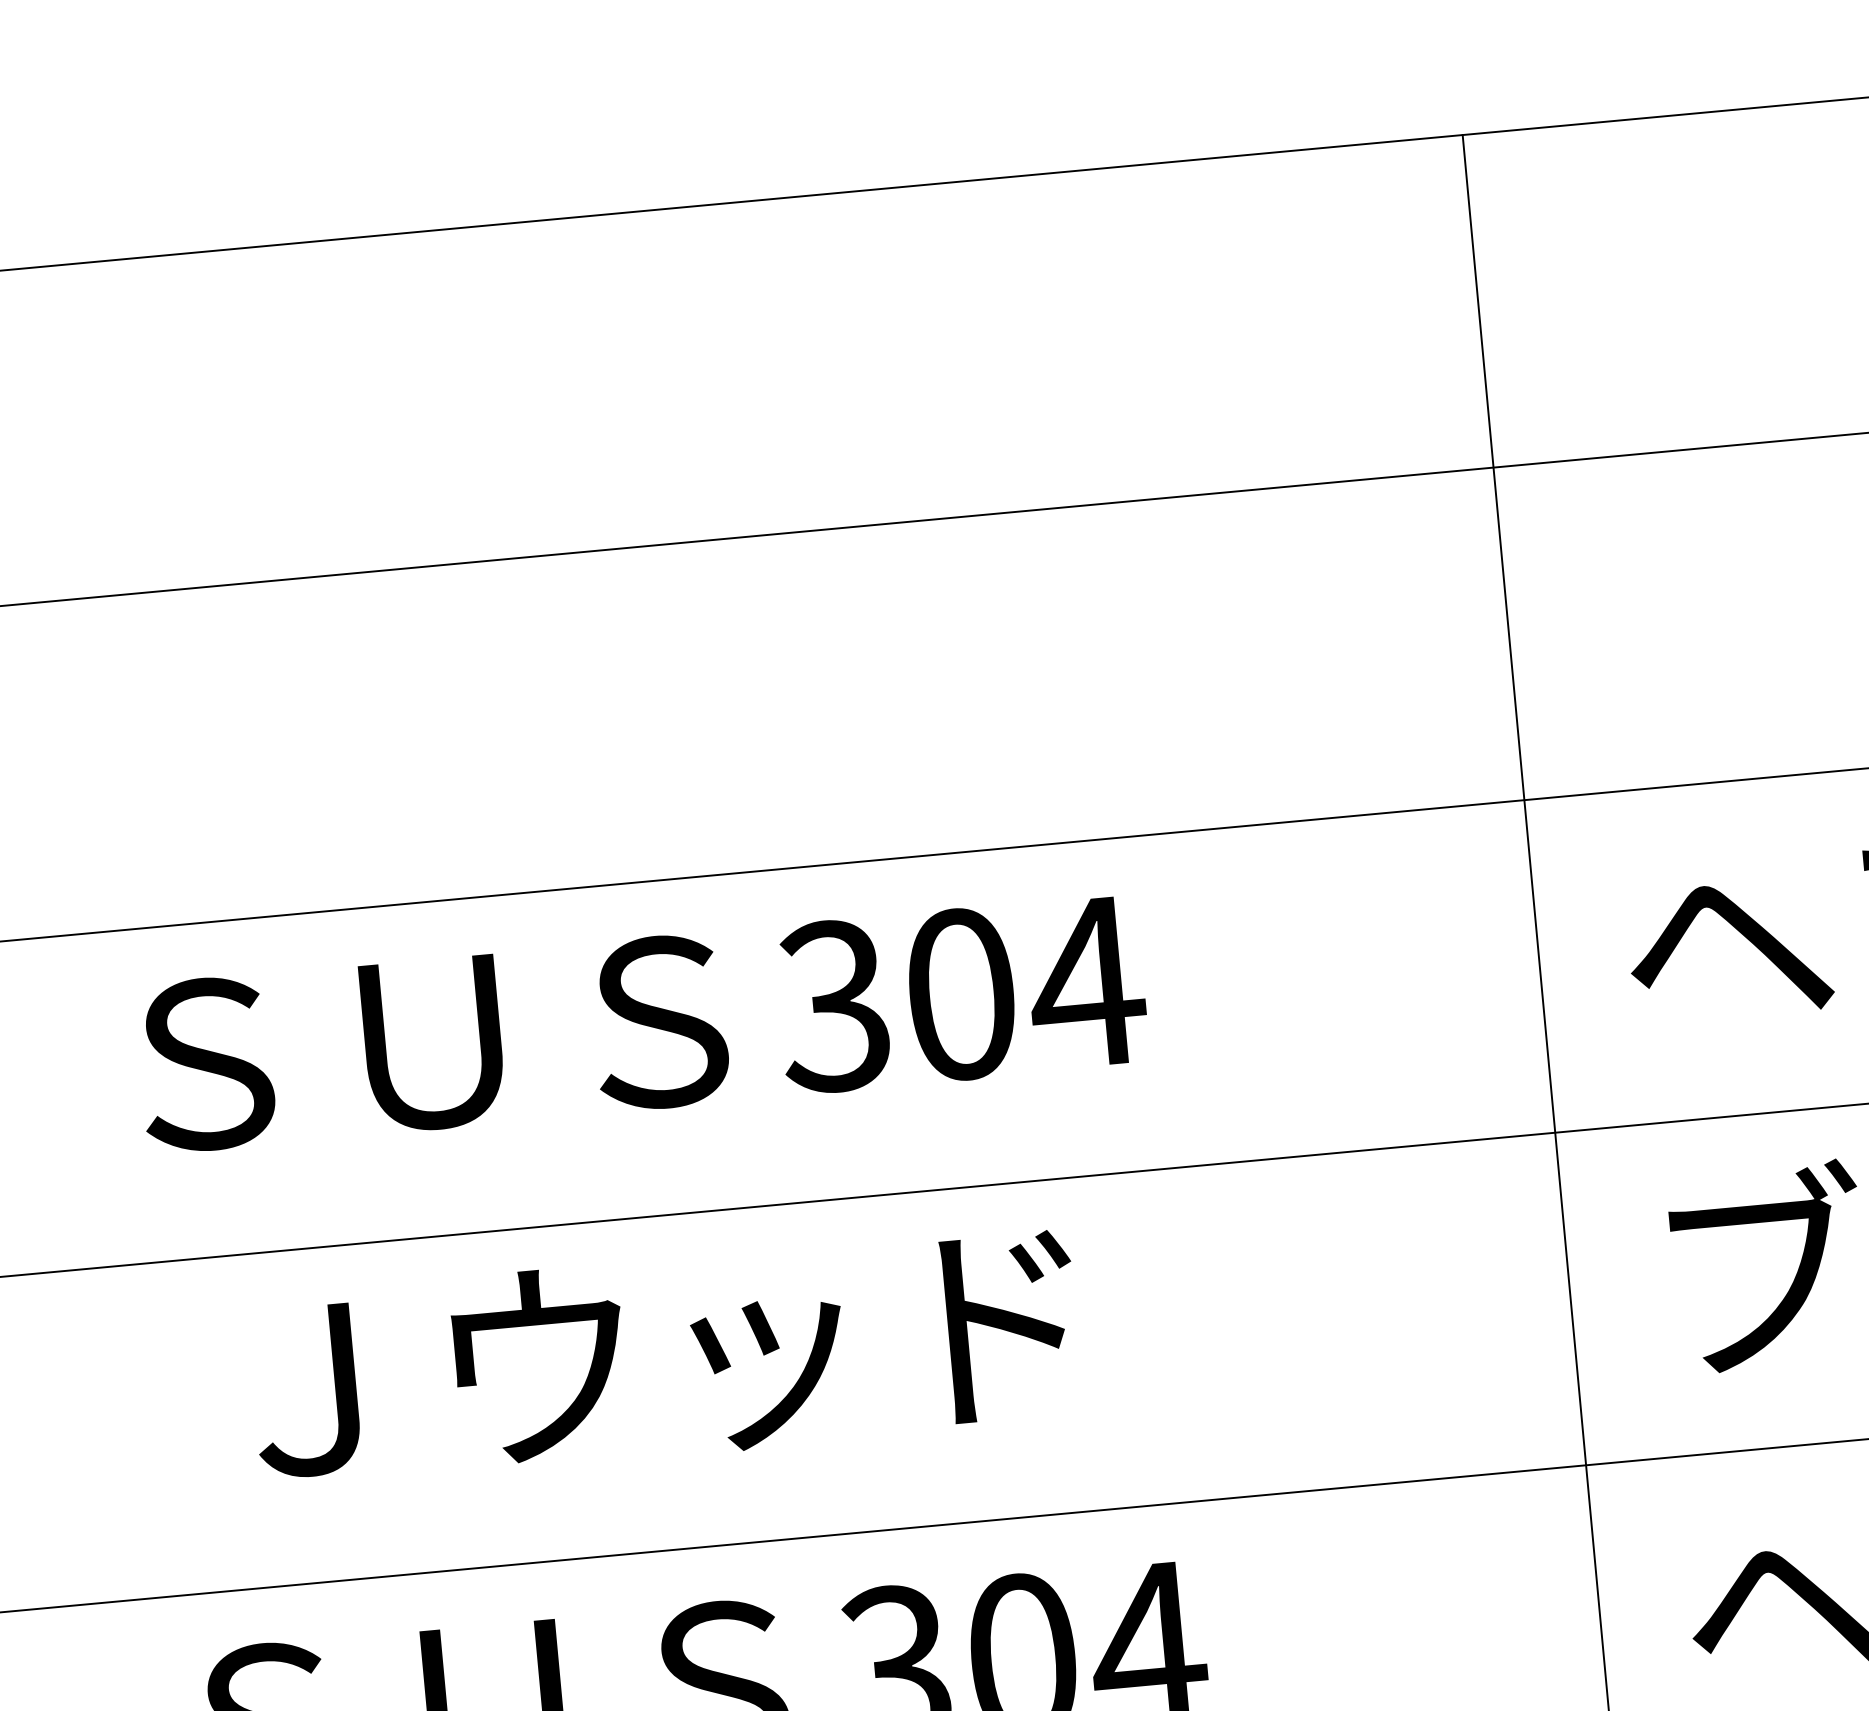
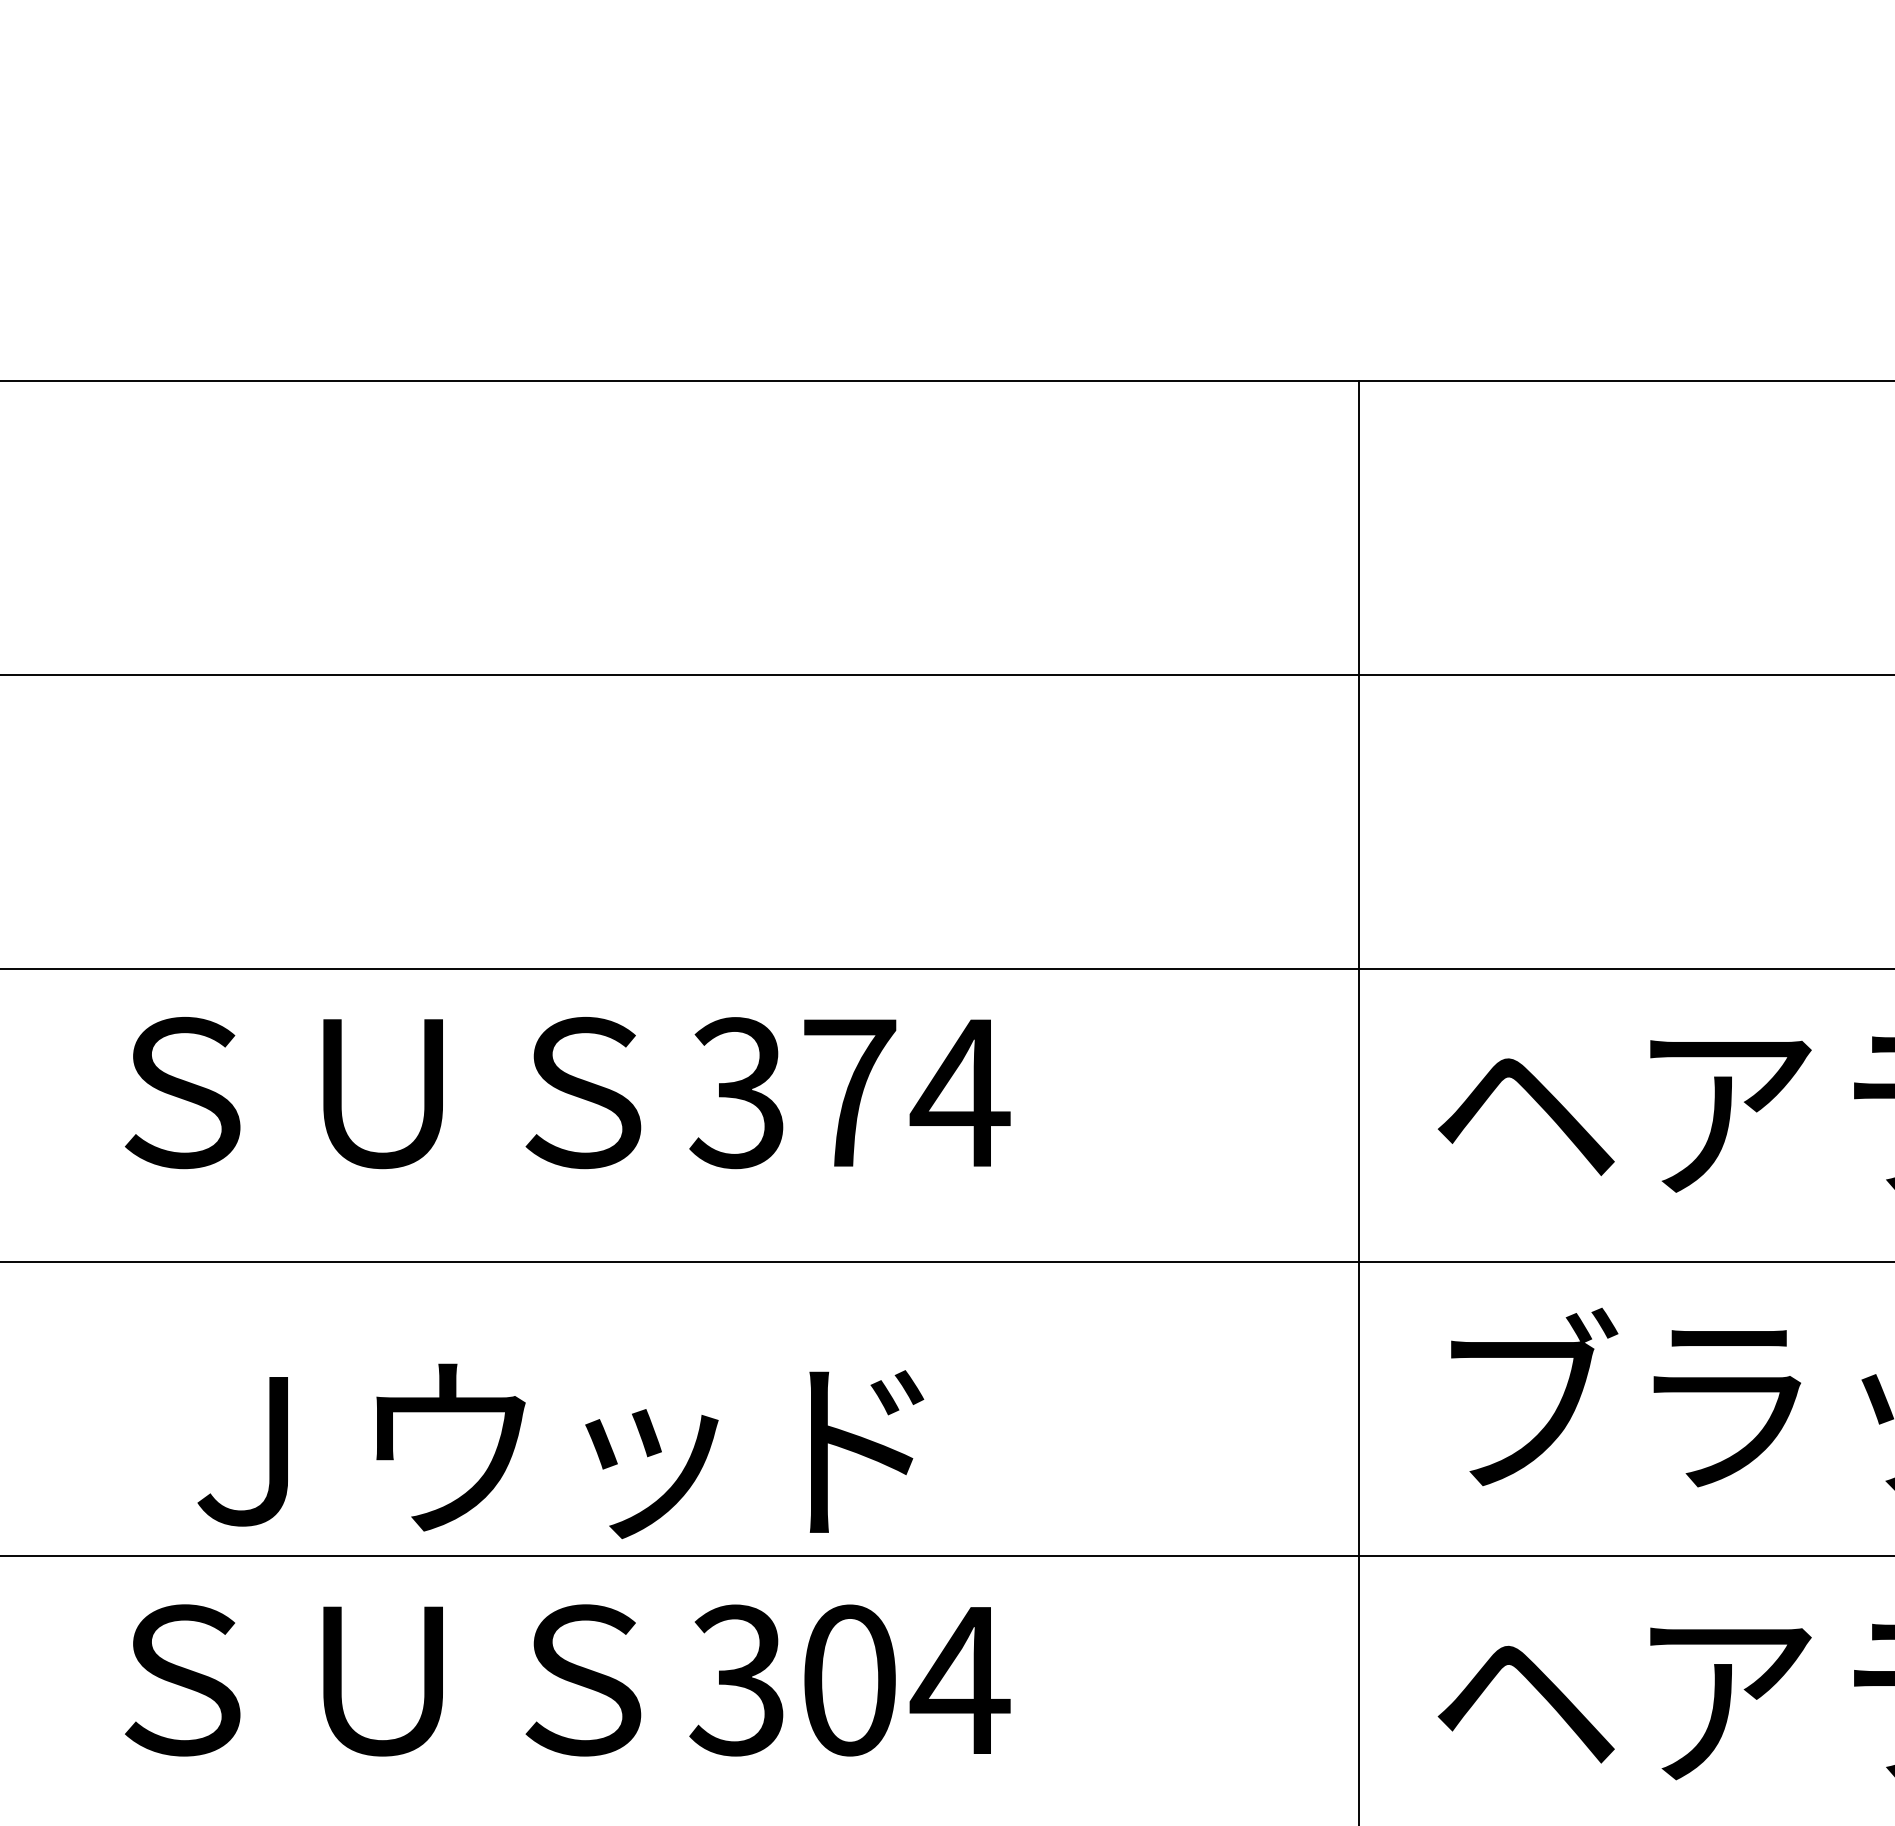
text: (962, 994) -> (850, 1093), 304 -> 374
text: (664, 1358) -> (560, 1451), moved

